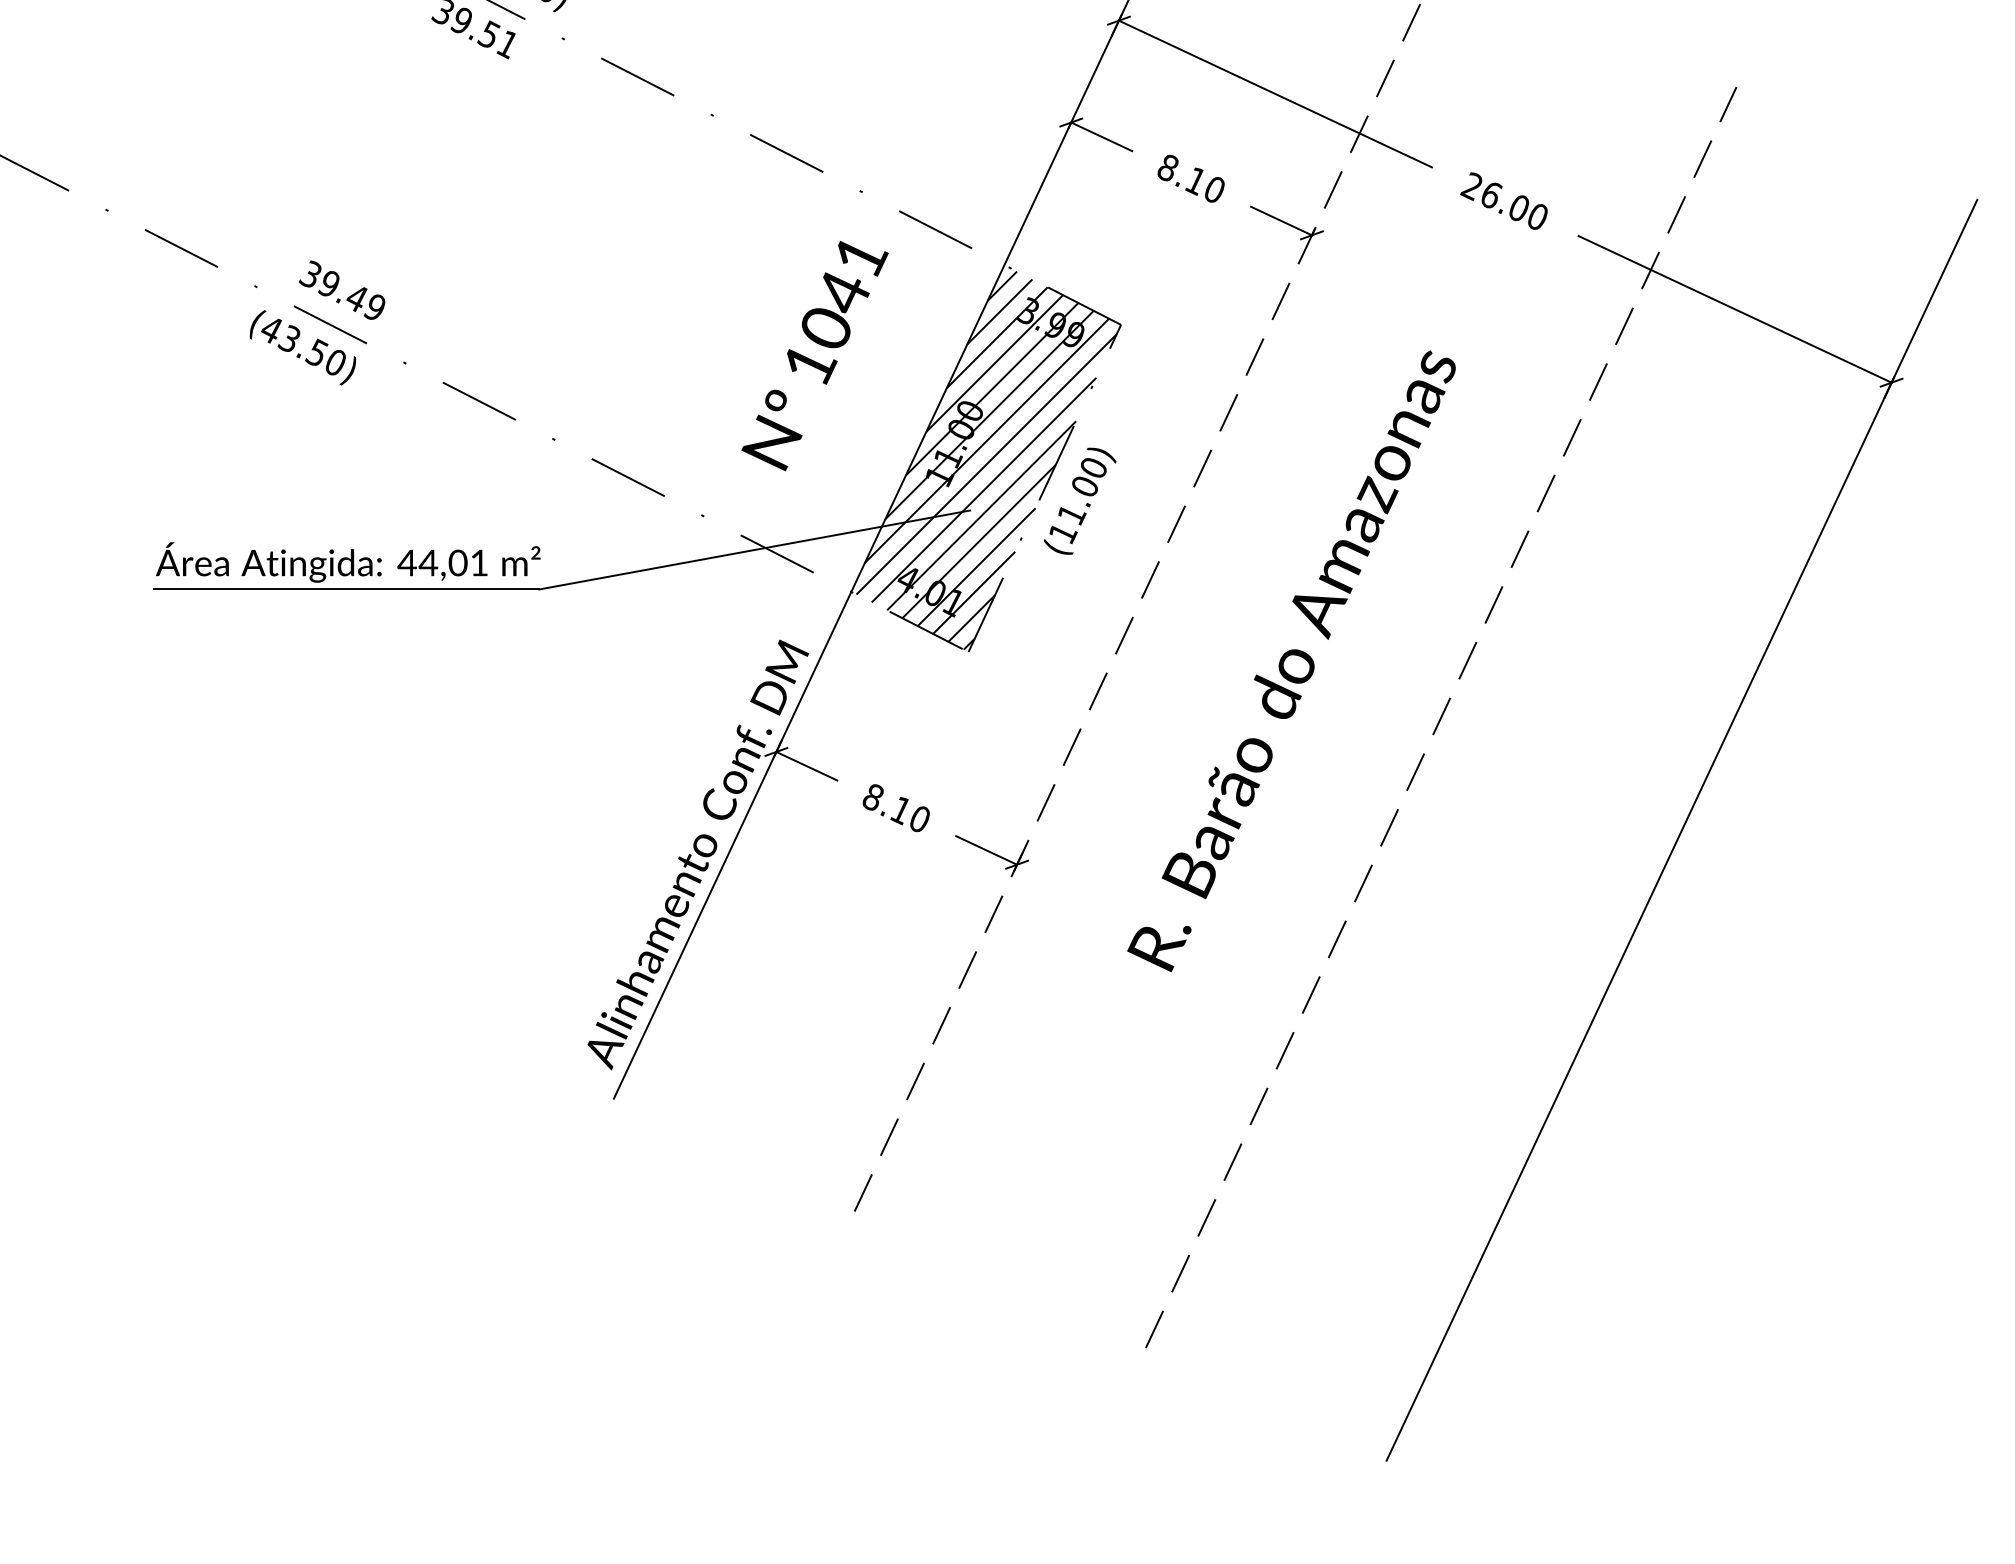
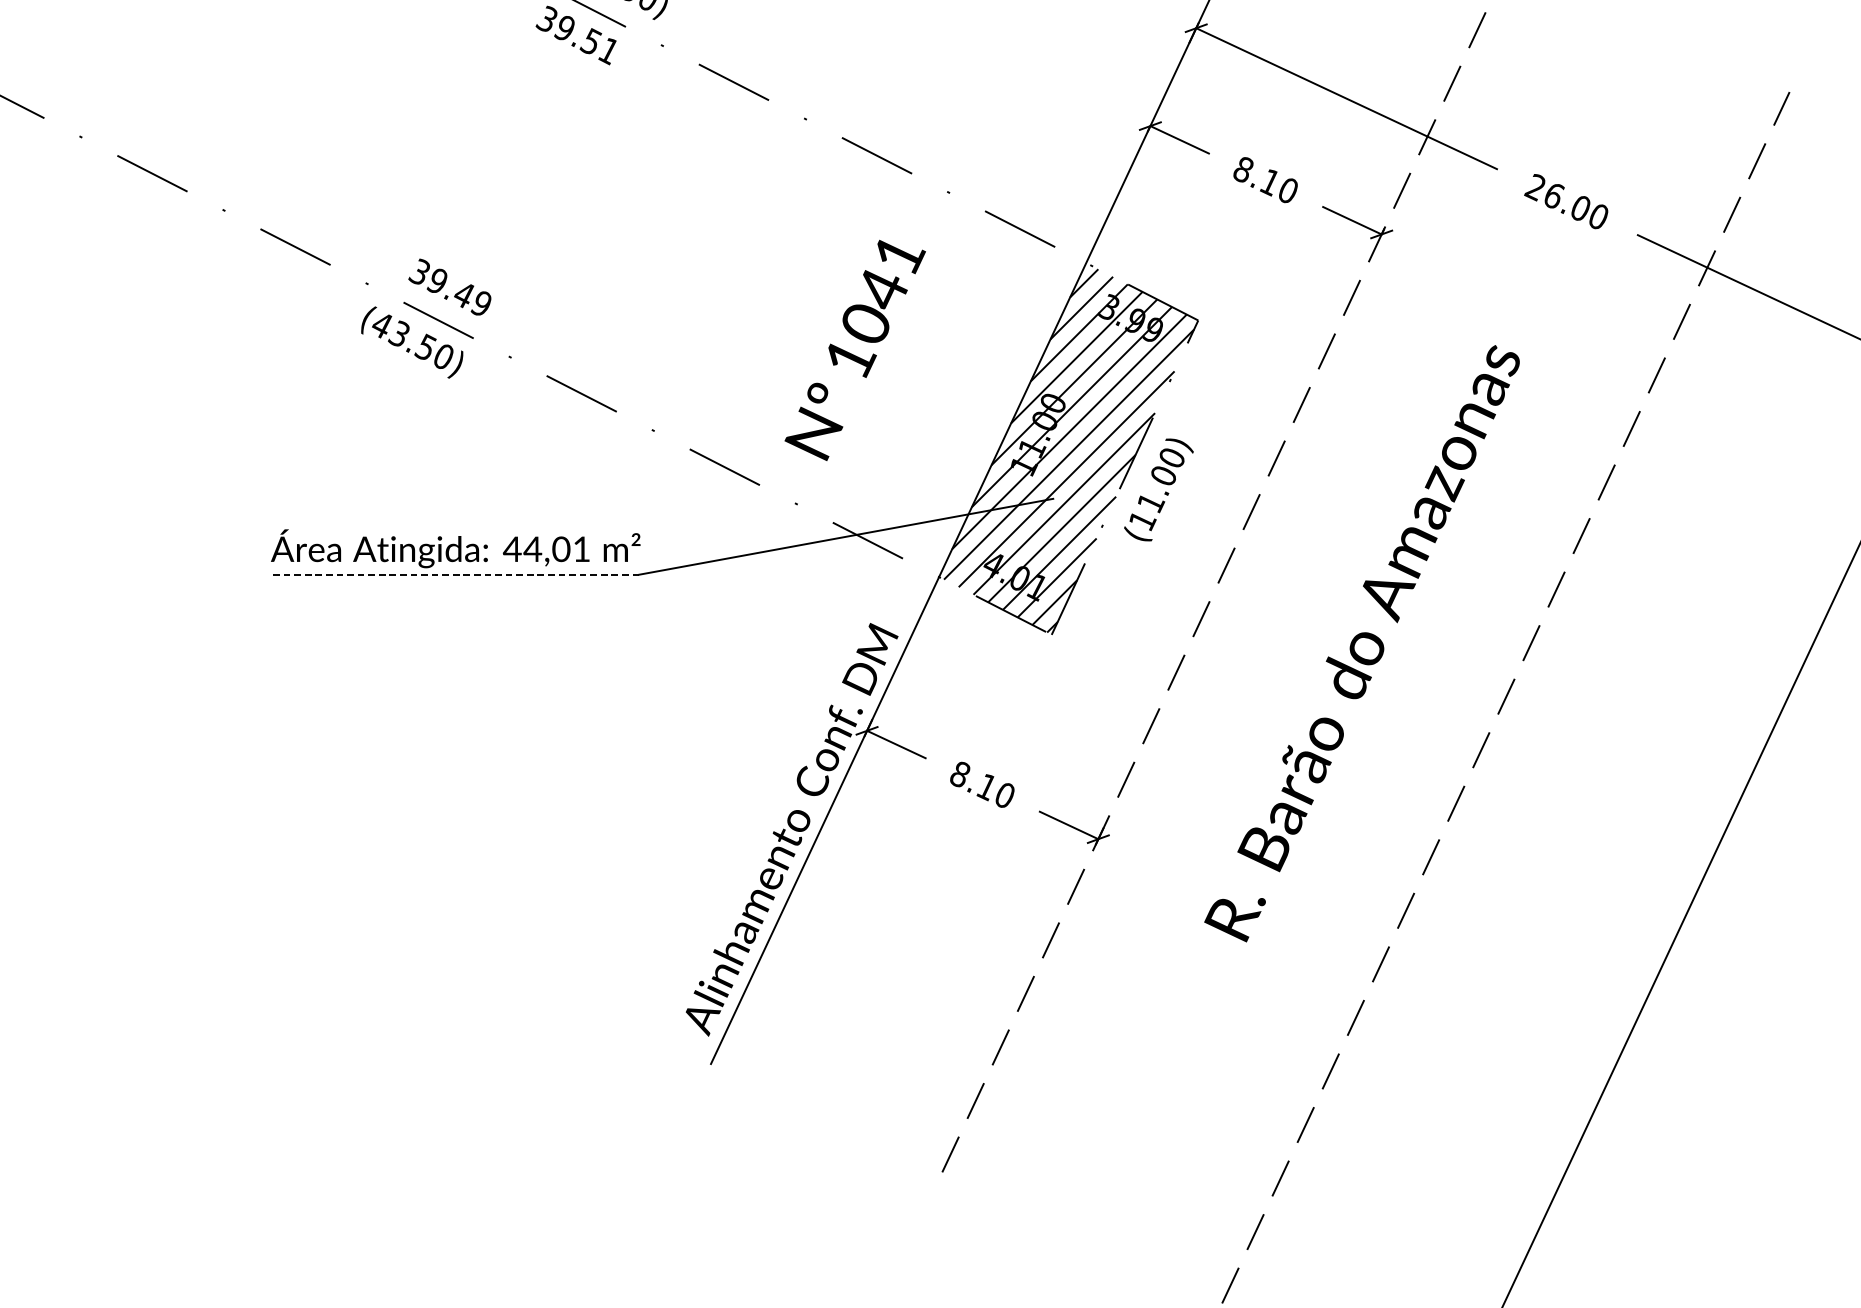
text: (814, 356) -> (854, 350), moved
line: (346, 589) -> (454, 574), solid -> dashed

